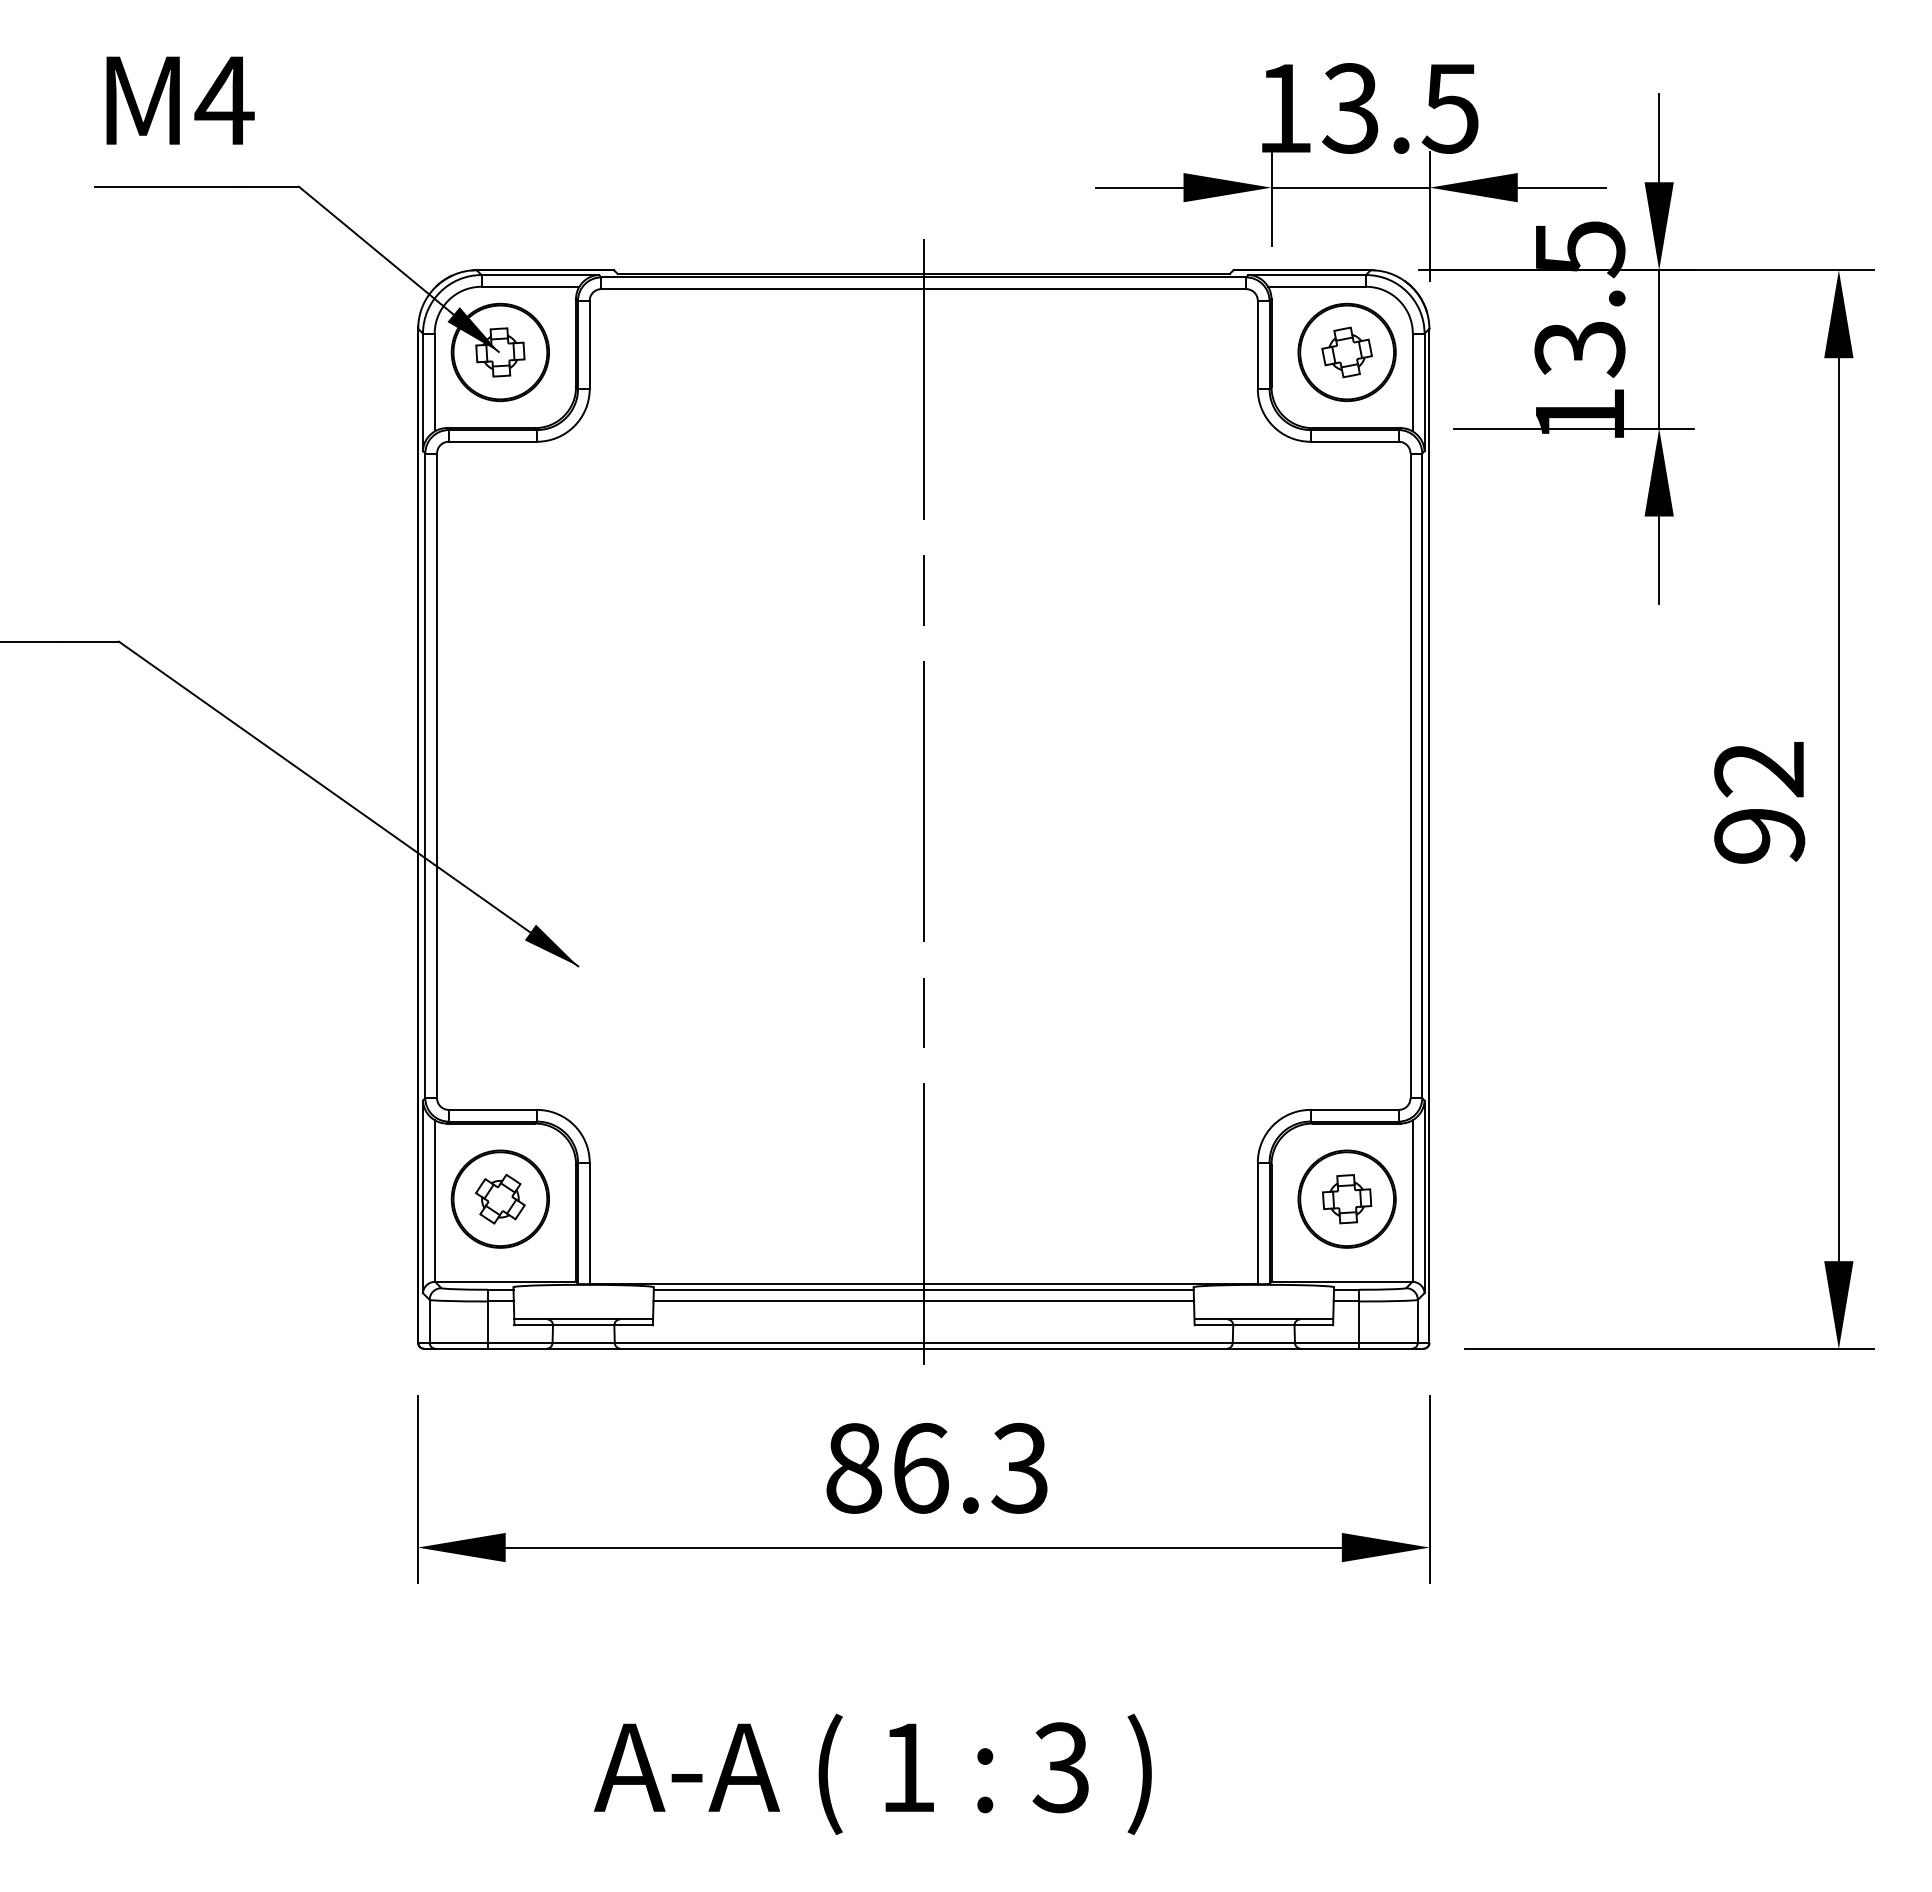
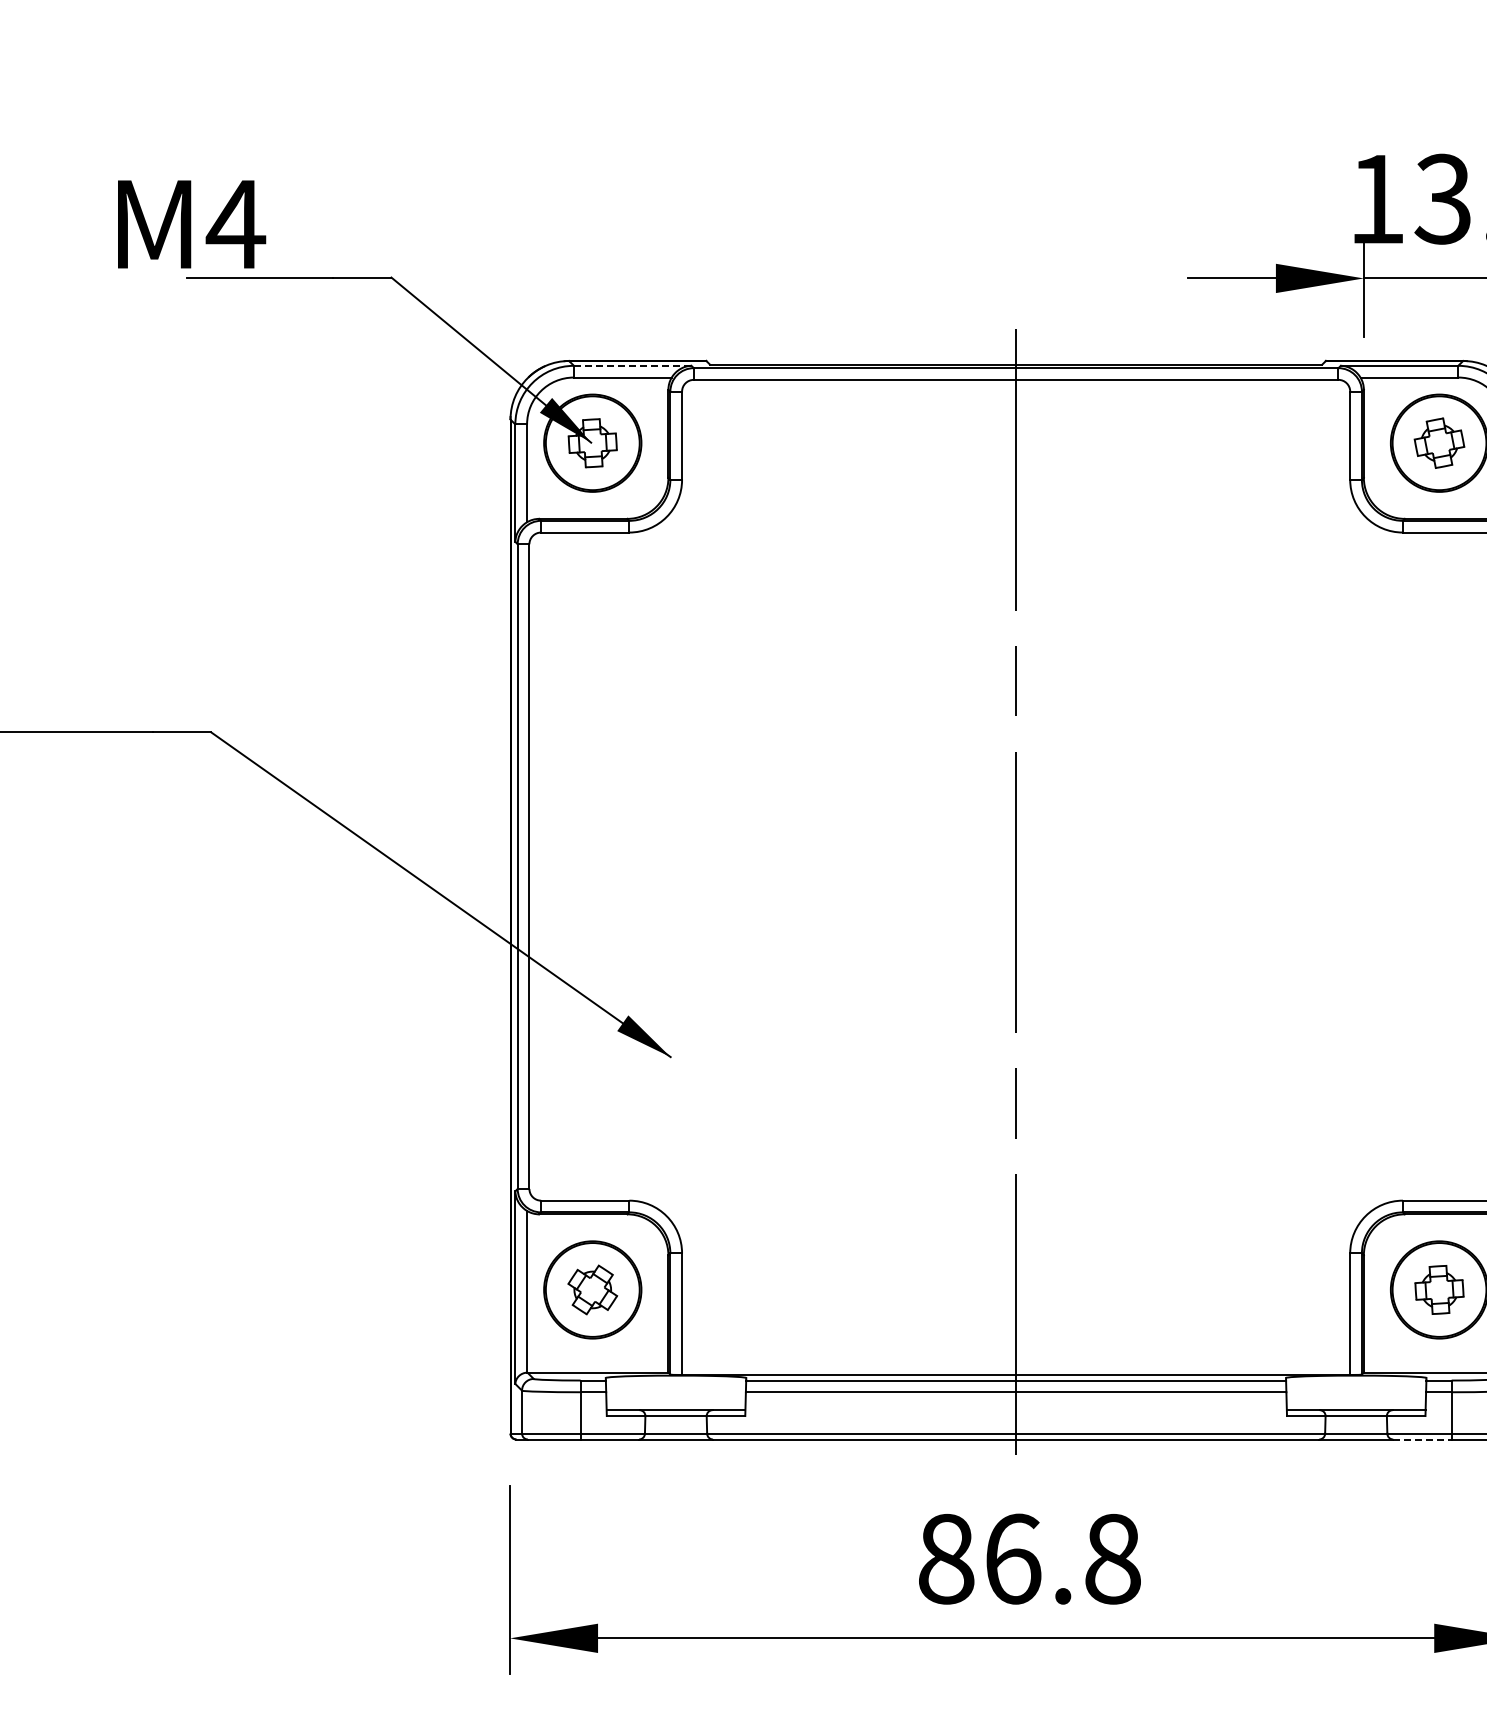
text: (180, 100) -> (191, 224), moved
line: (540, 275) -> (632, 366), solid -> dashed
line: (1330, 1348) -> (1422, 1439), solid -> dashed
text: (1019, 1467) -> (1111, 1558), 86.3 -> 86.8

